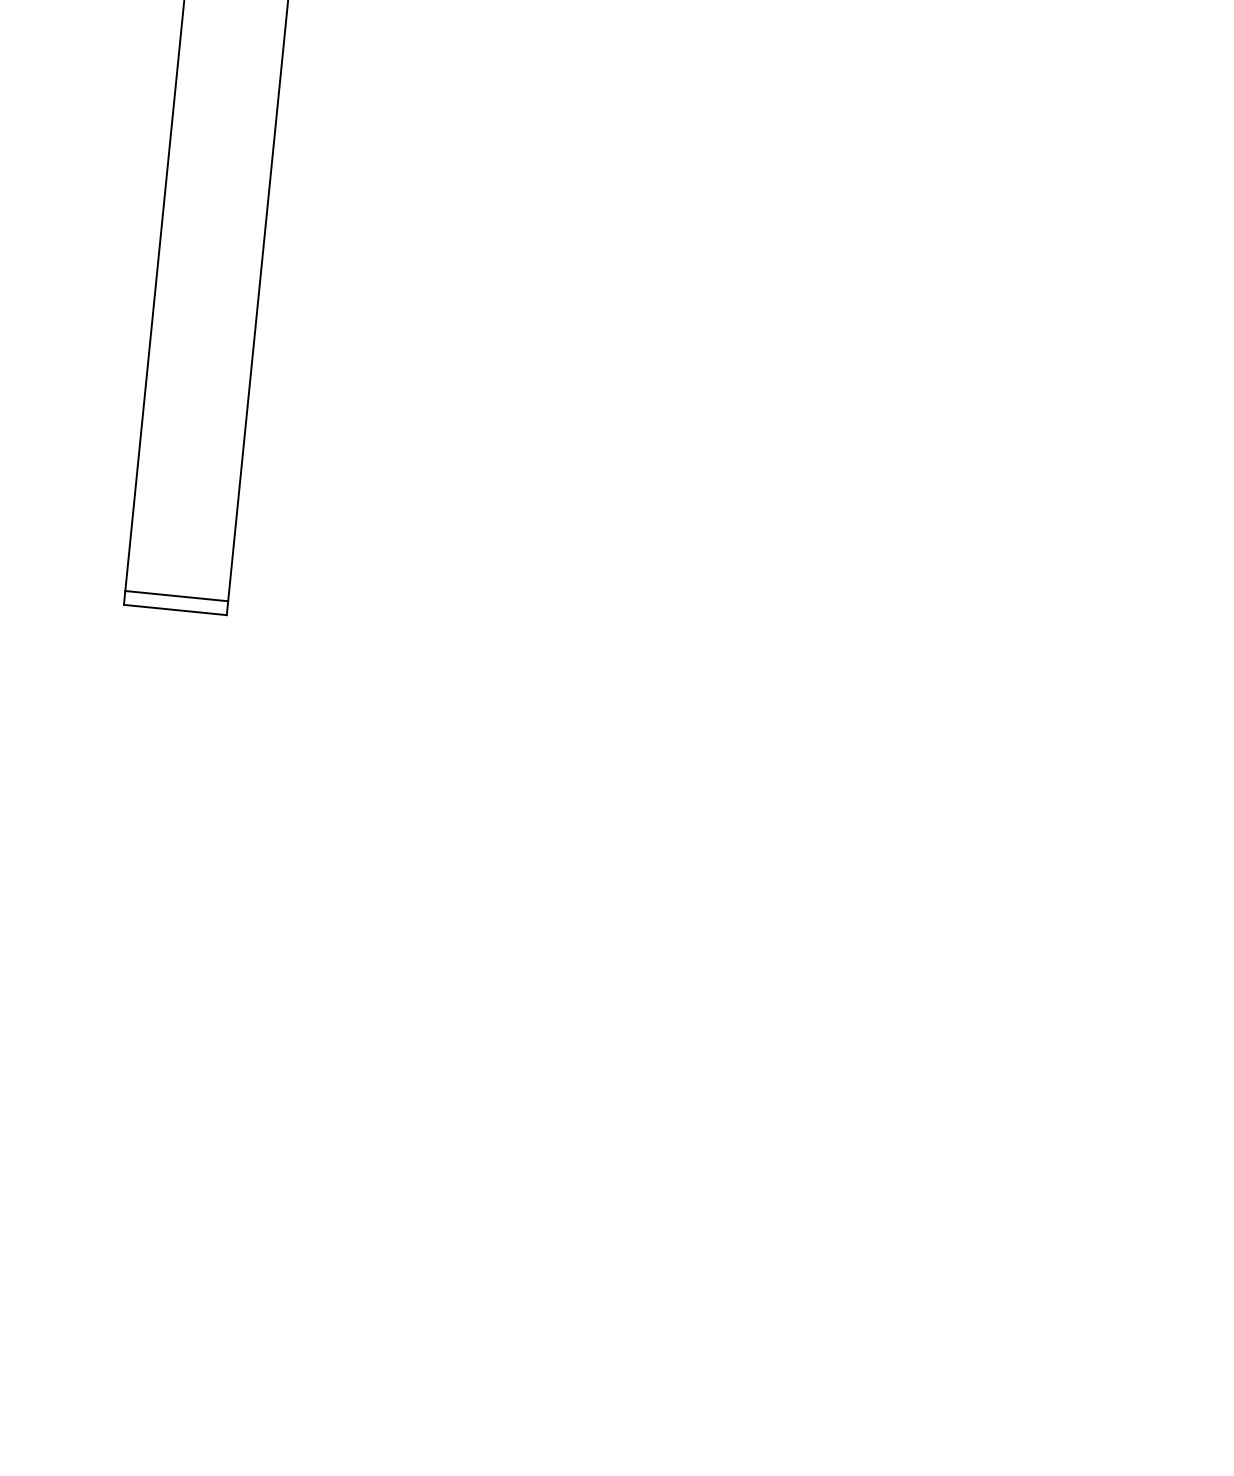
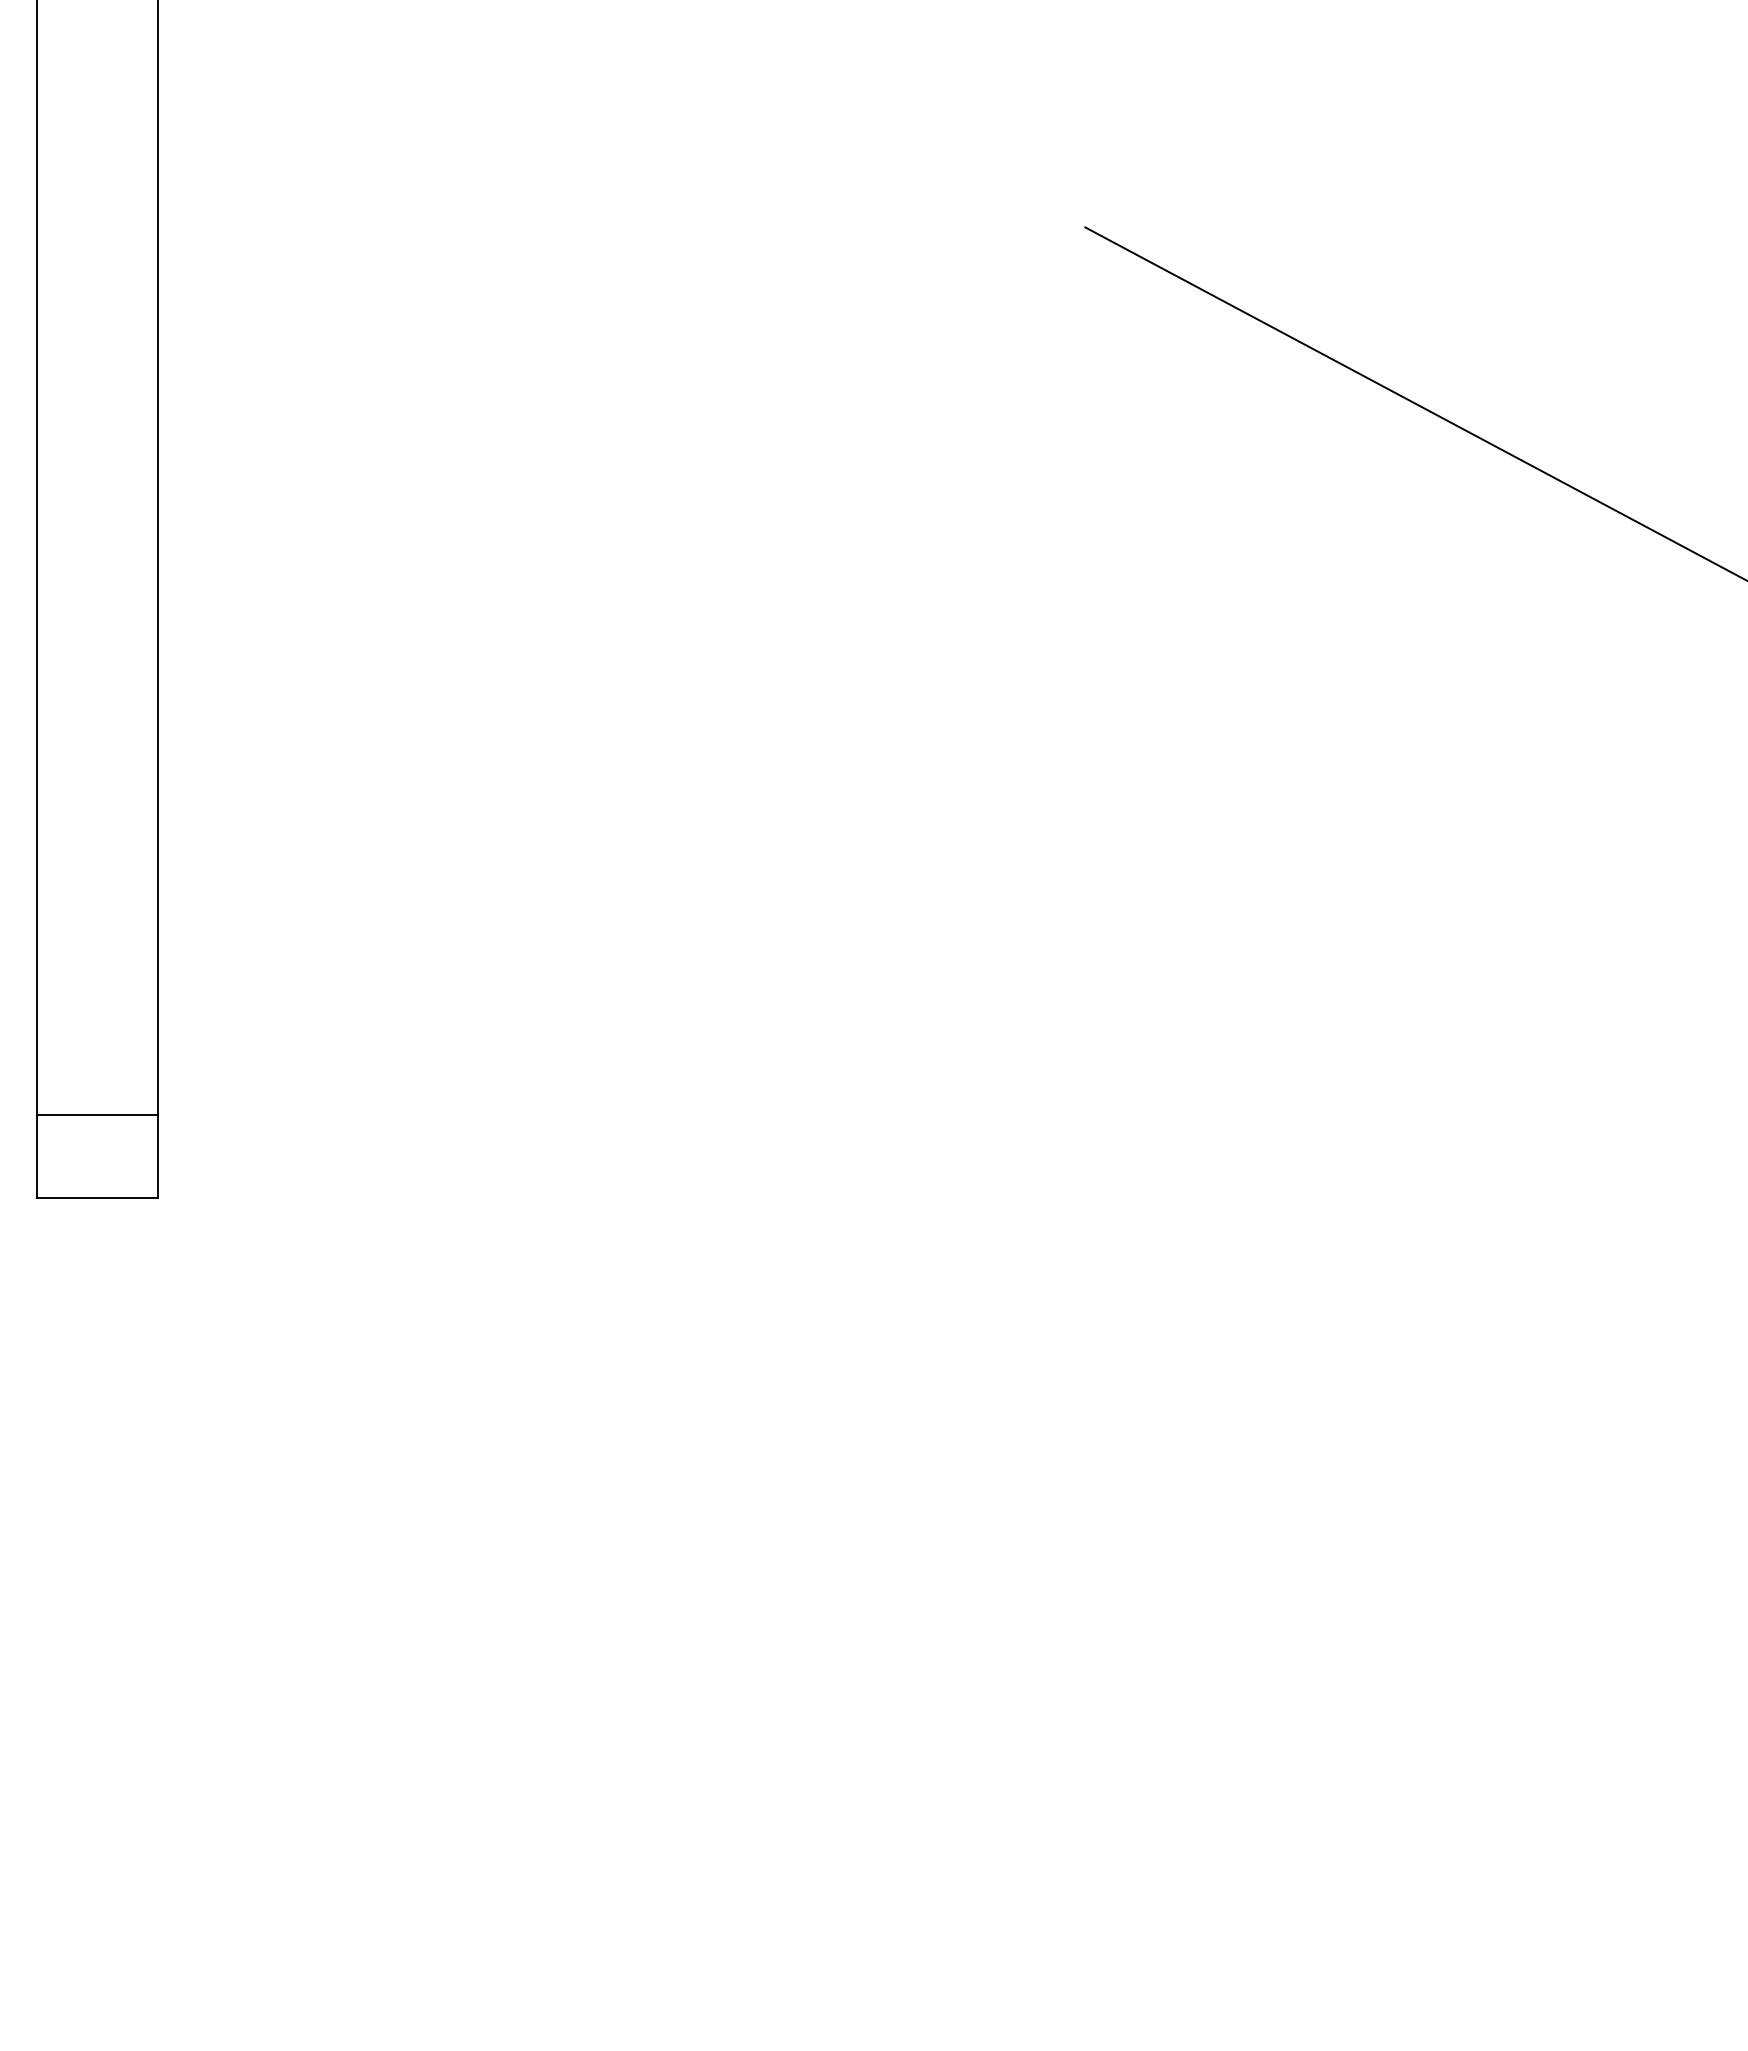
line: (176, 596) -> (96, 1115), moved

